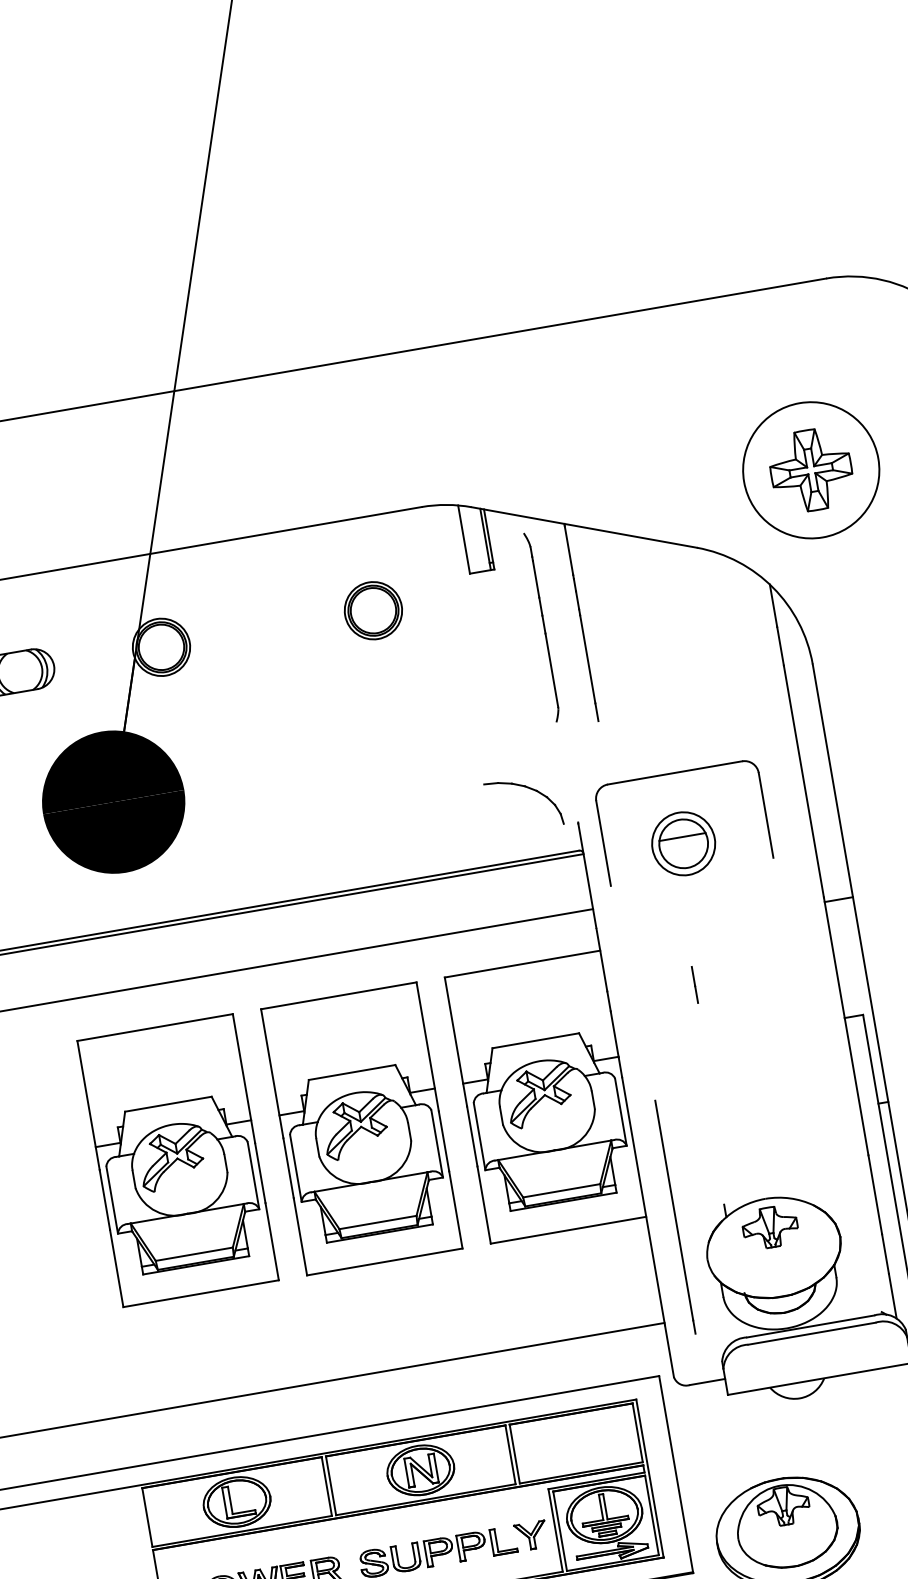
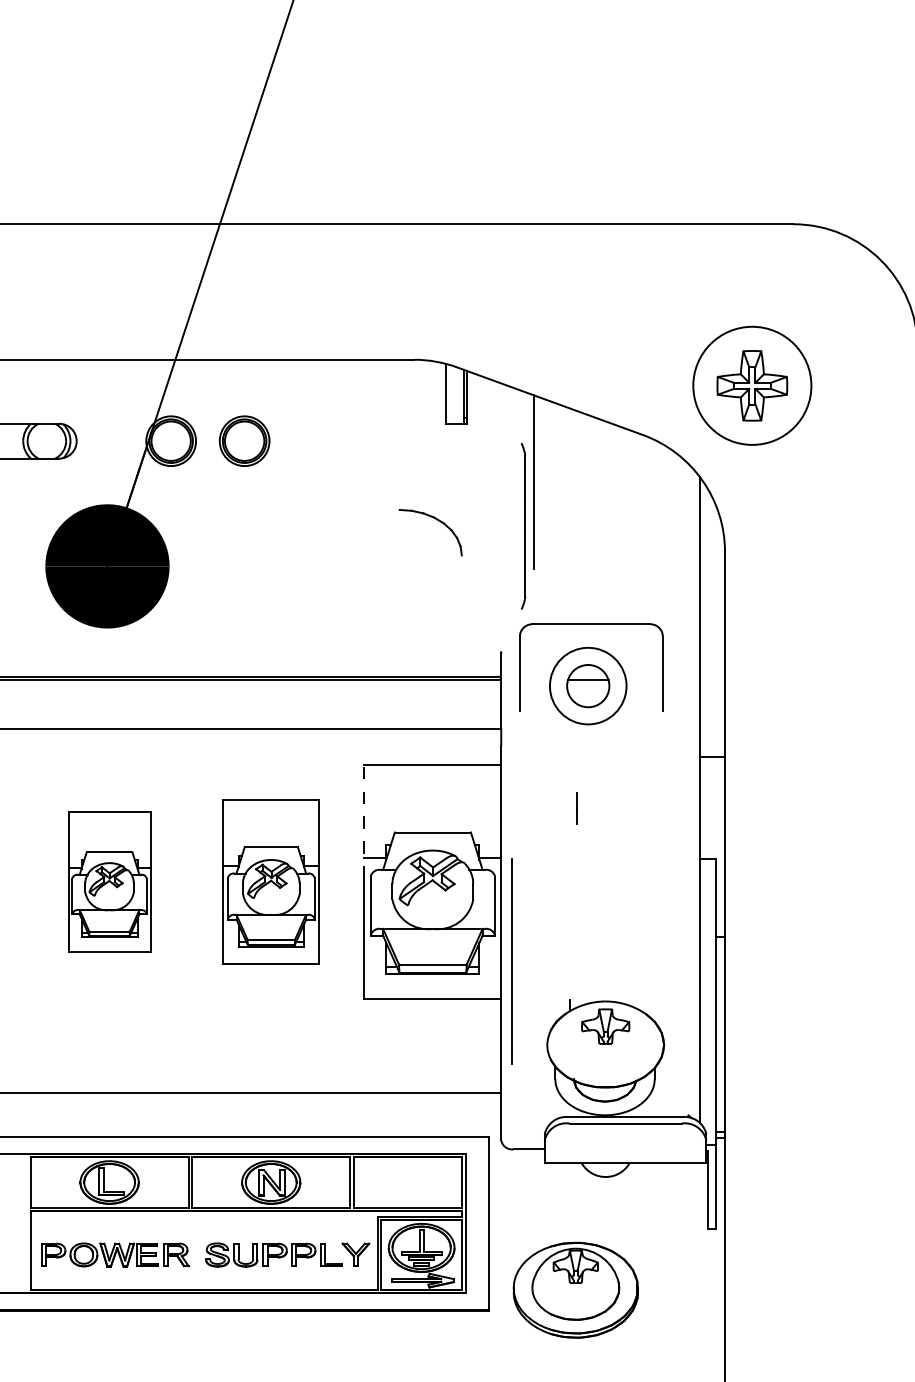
part: (373, 609) -> (244, 440), moved
part: (542, 627) -> (523, 526), moved
part: (528, 789) -> (436, 520), moved
circle: (682, 843) -> (587, 685), size x1.4
line: (455, 1041) -> (364, 821), solid -> dashed
part: (361, 1128) -> (271, 881), size x0.7
part: (177, 1159) -> (109, 881), size x0.6
line: (674, 1216) -> (511, 961), moved

